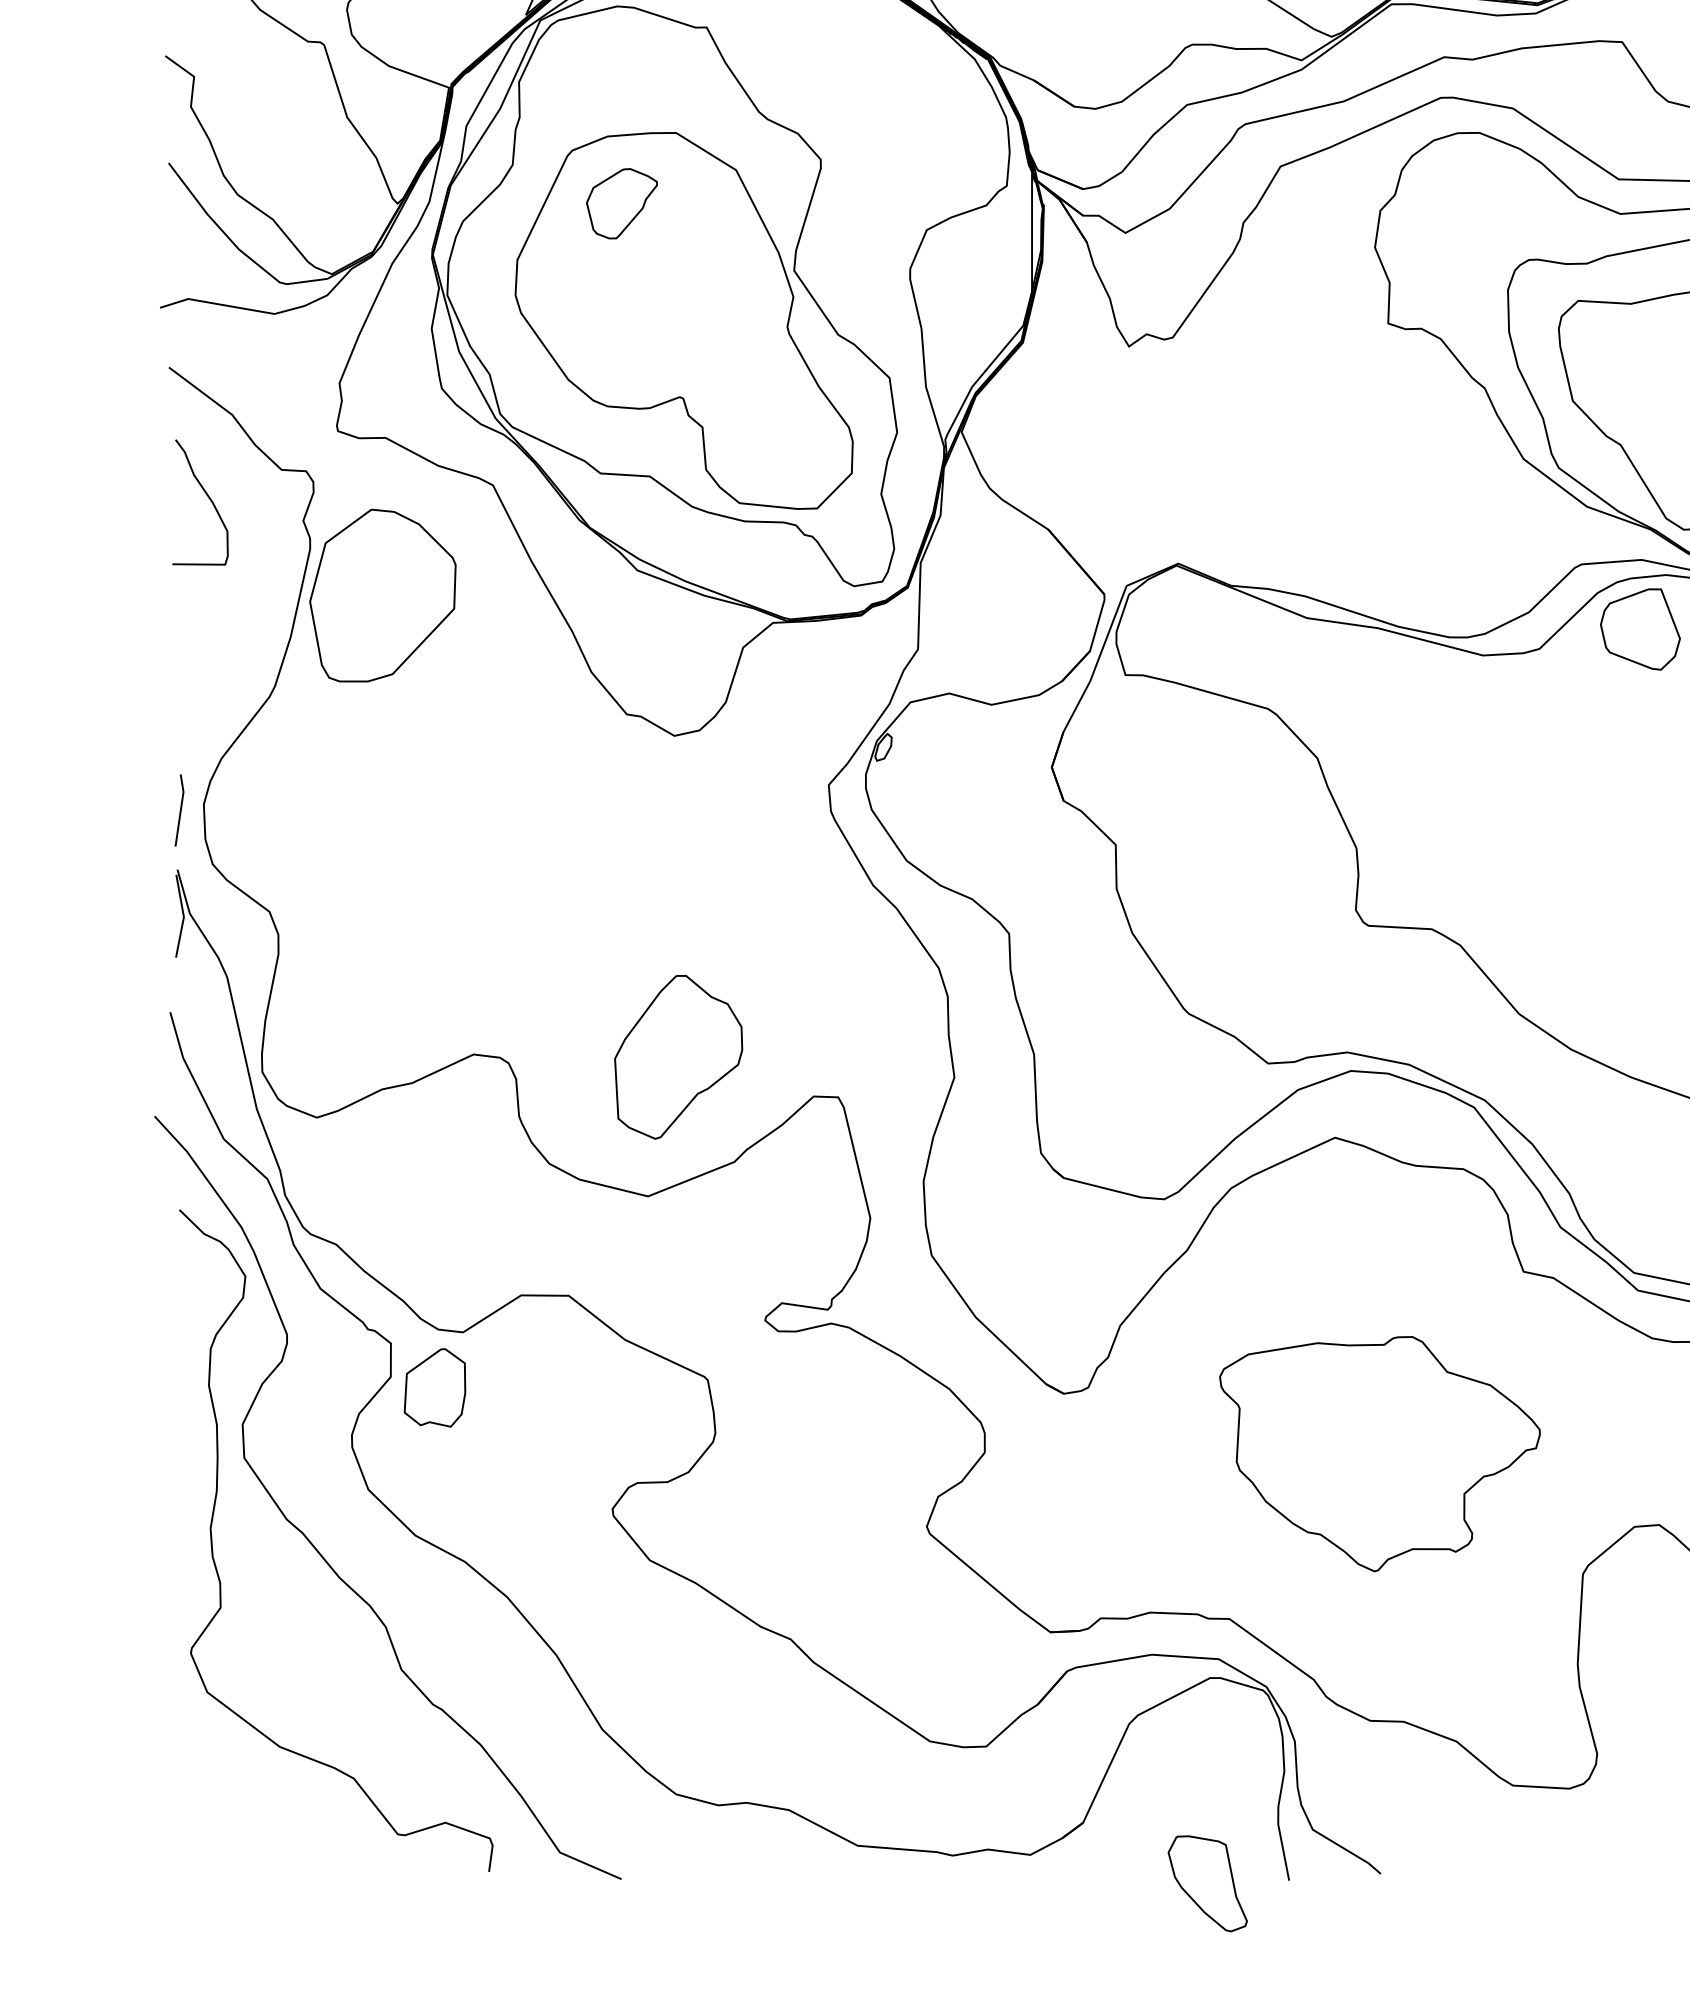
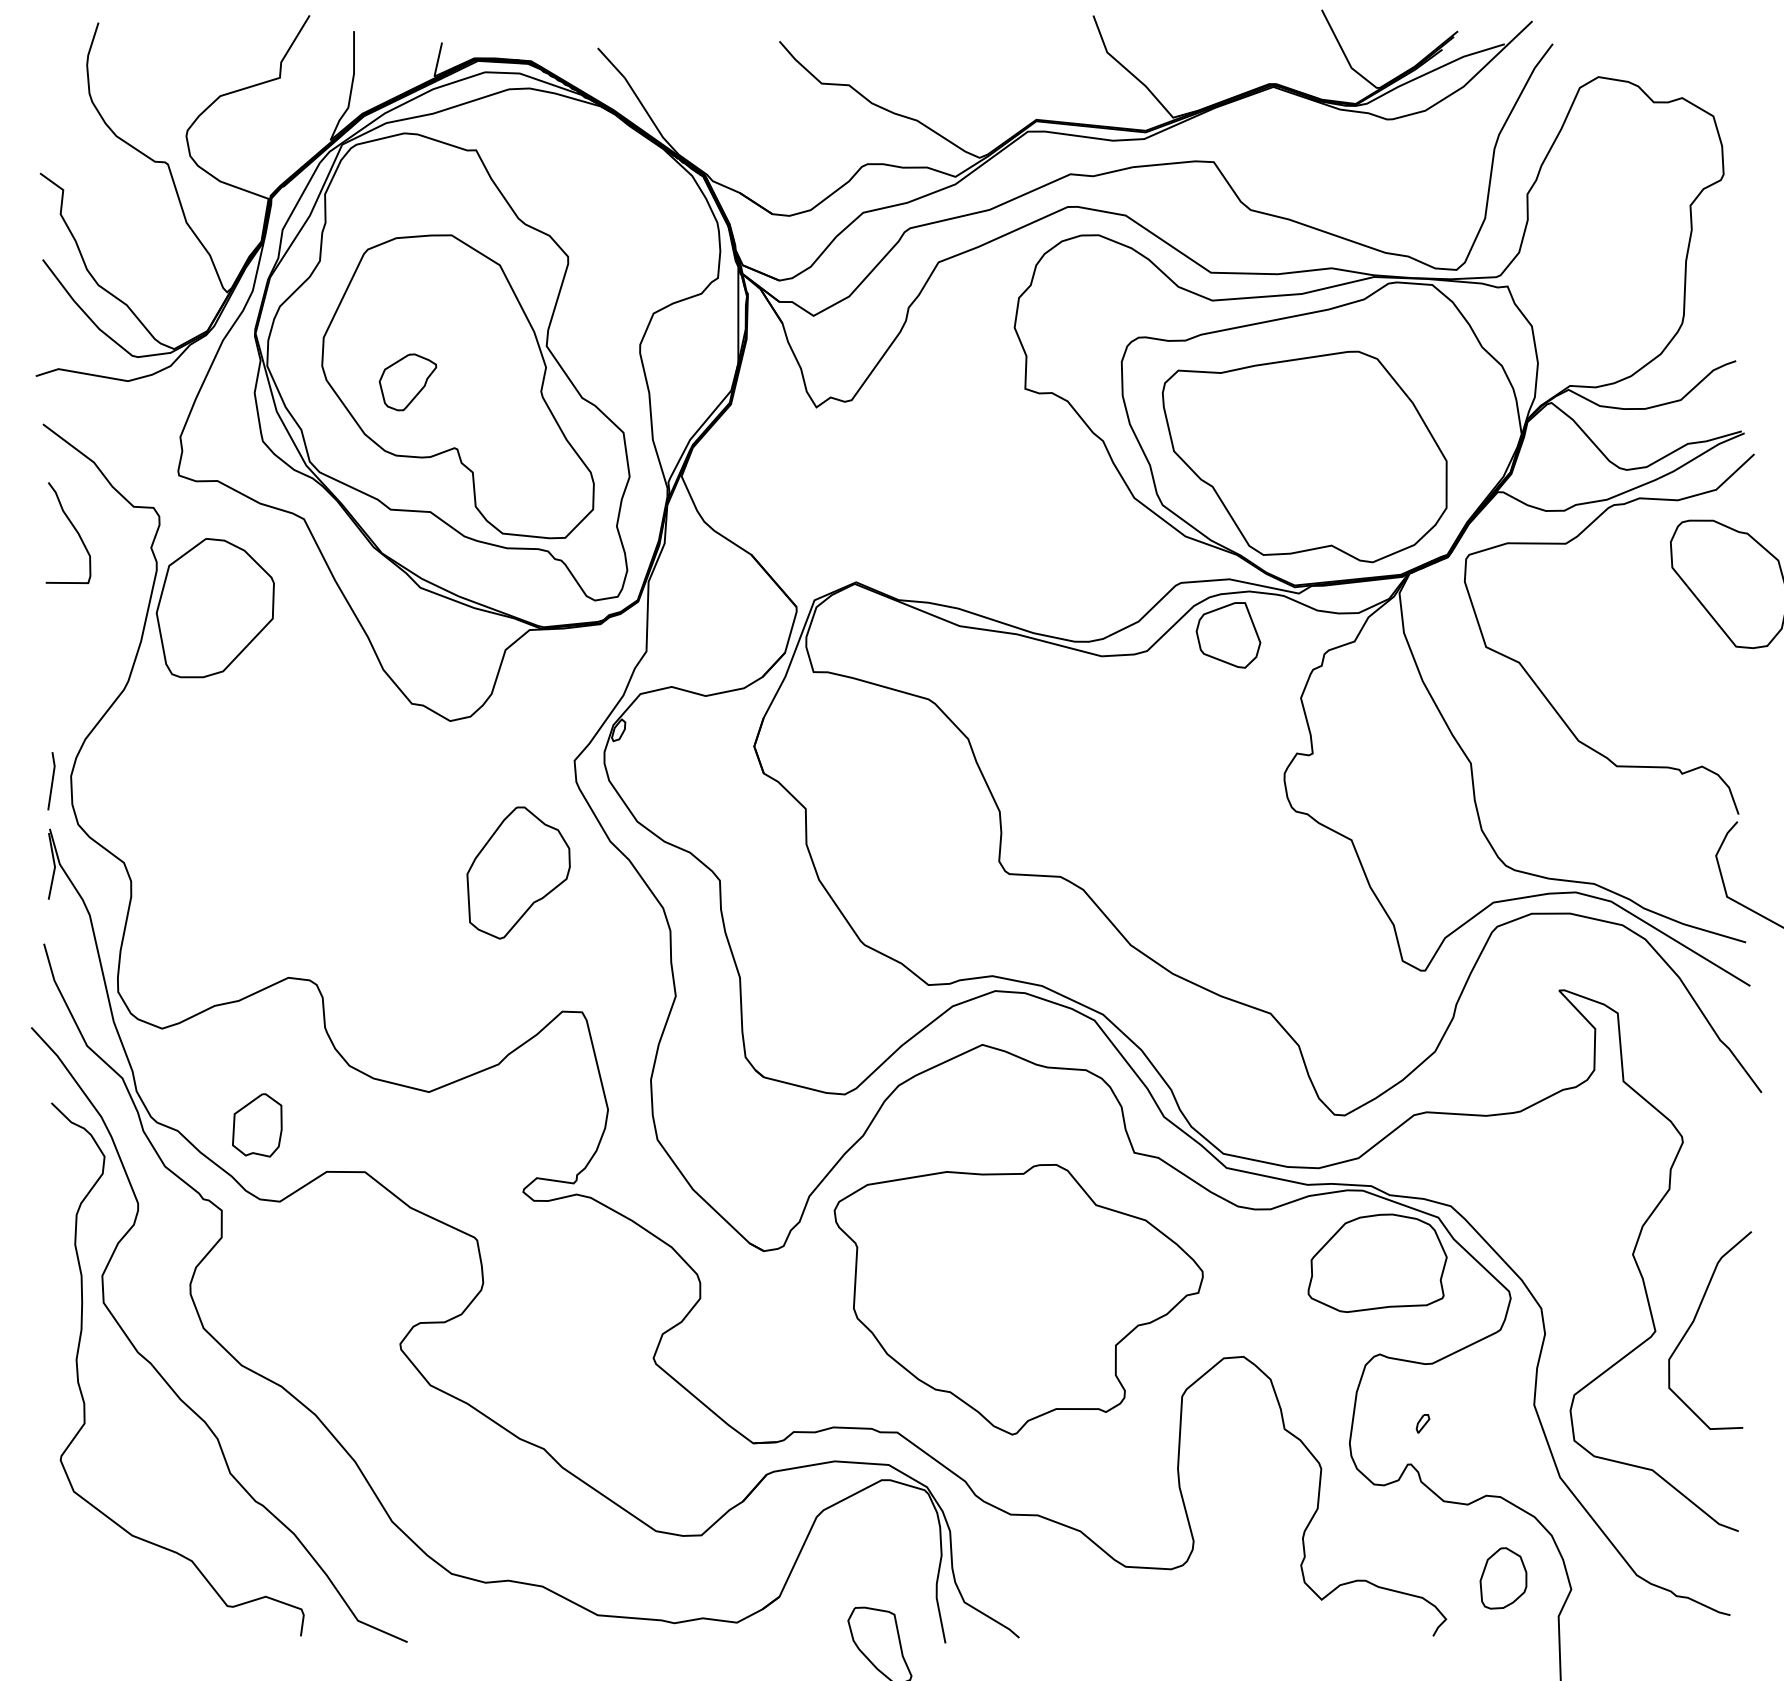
part: (621, 203) -> (407, 382), moved
part: (678, 1056) -> (518, 872), moved
part: (435, 1388) -> (257, 1125), moved
part: (1379, 1453) -> (1018, 1299), size x1.43

